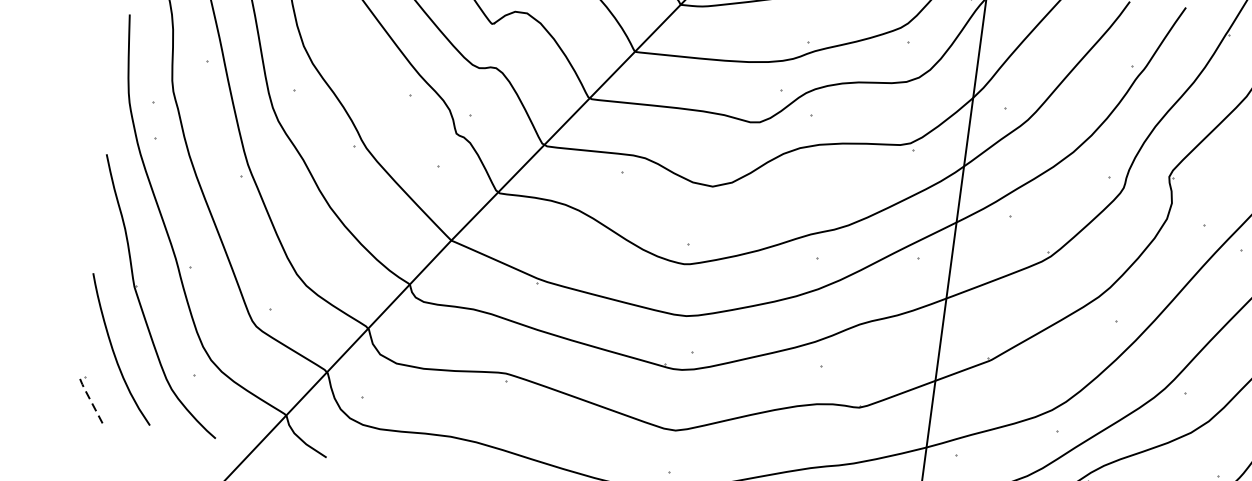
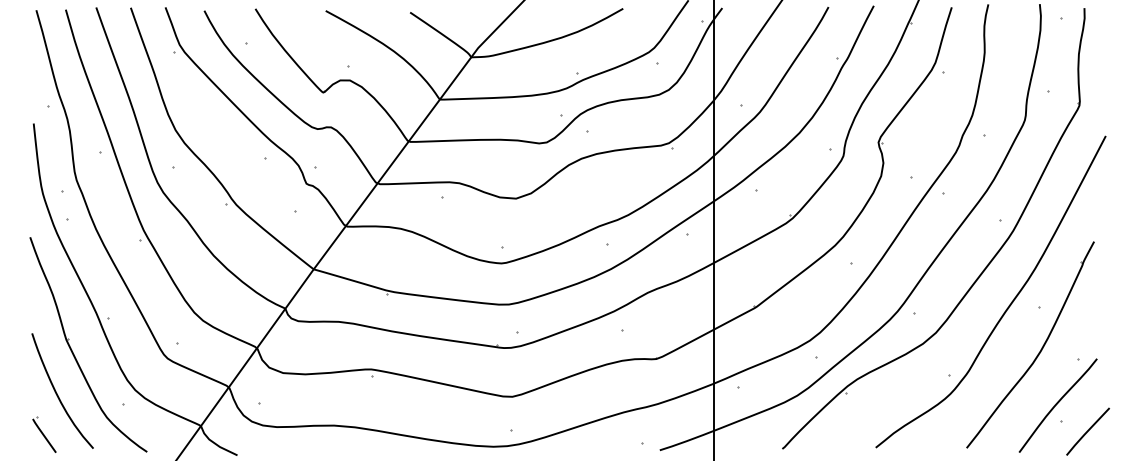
line: (90, 399) -> (43, 434), dashed -> solid

